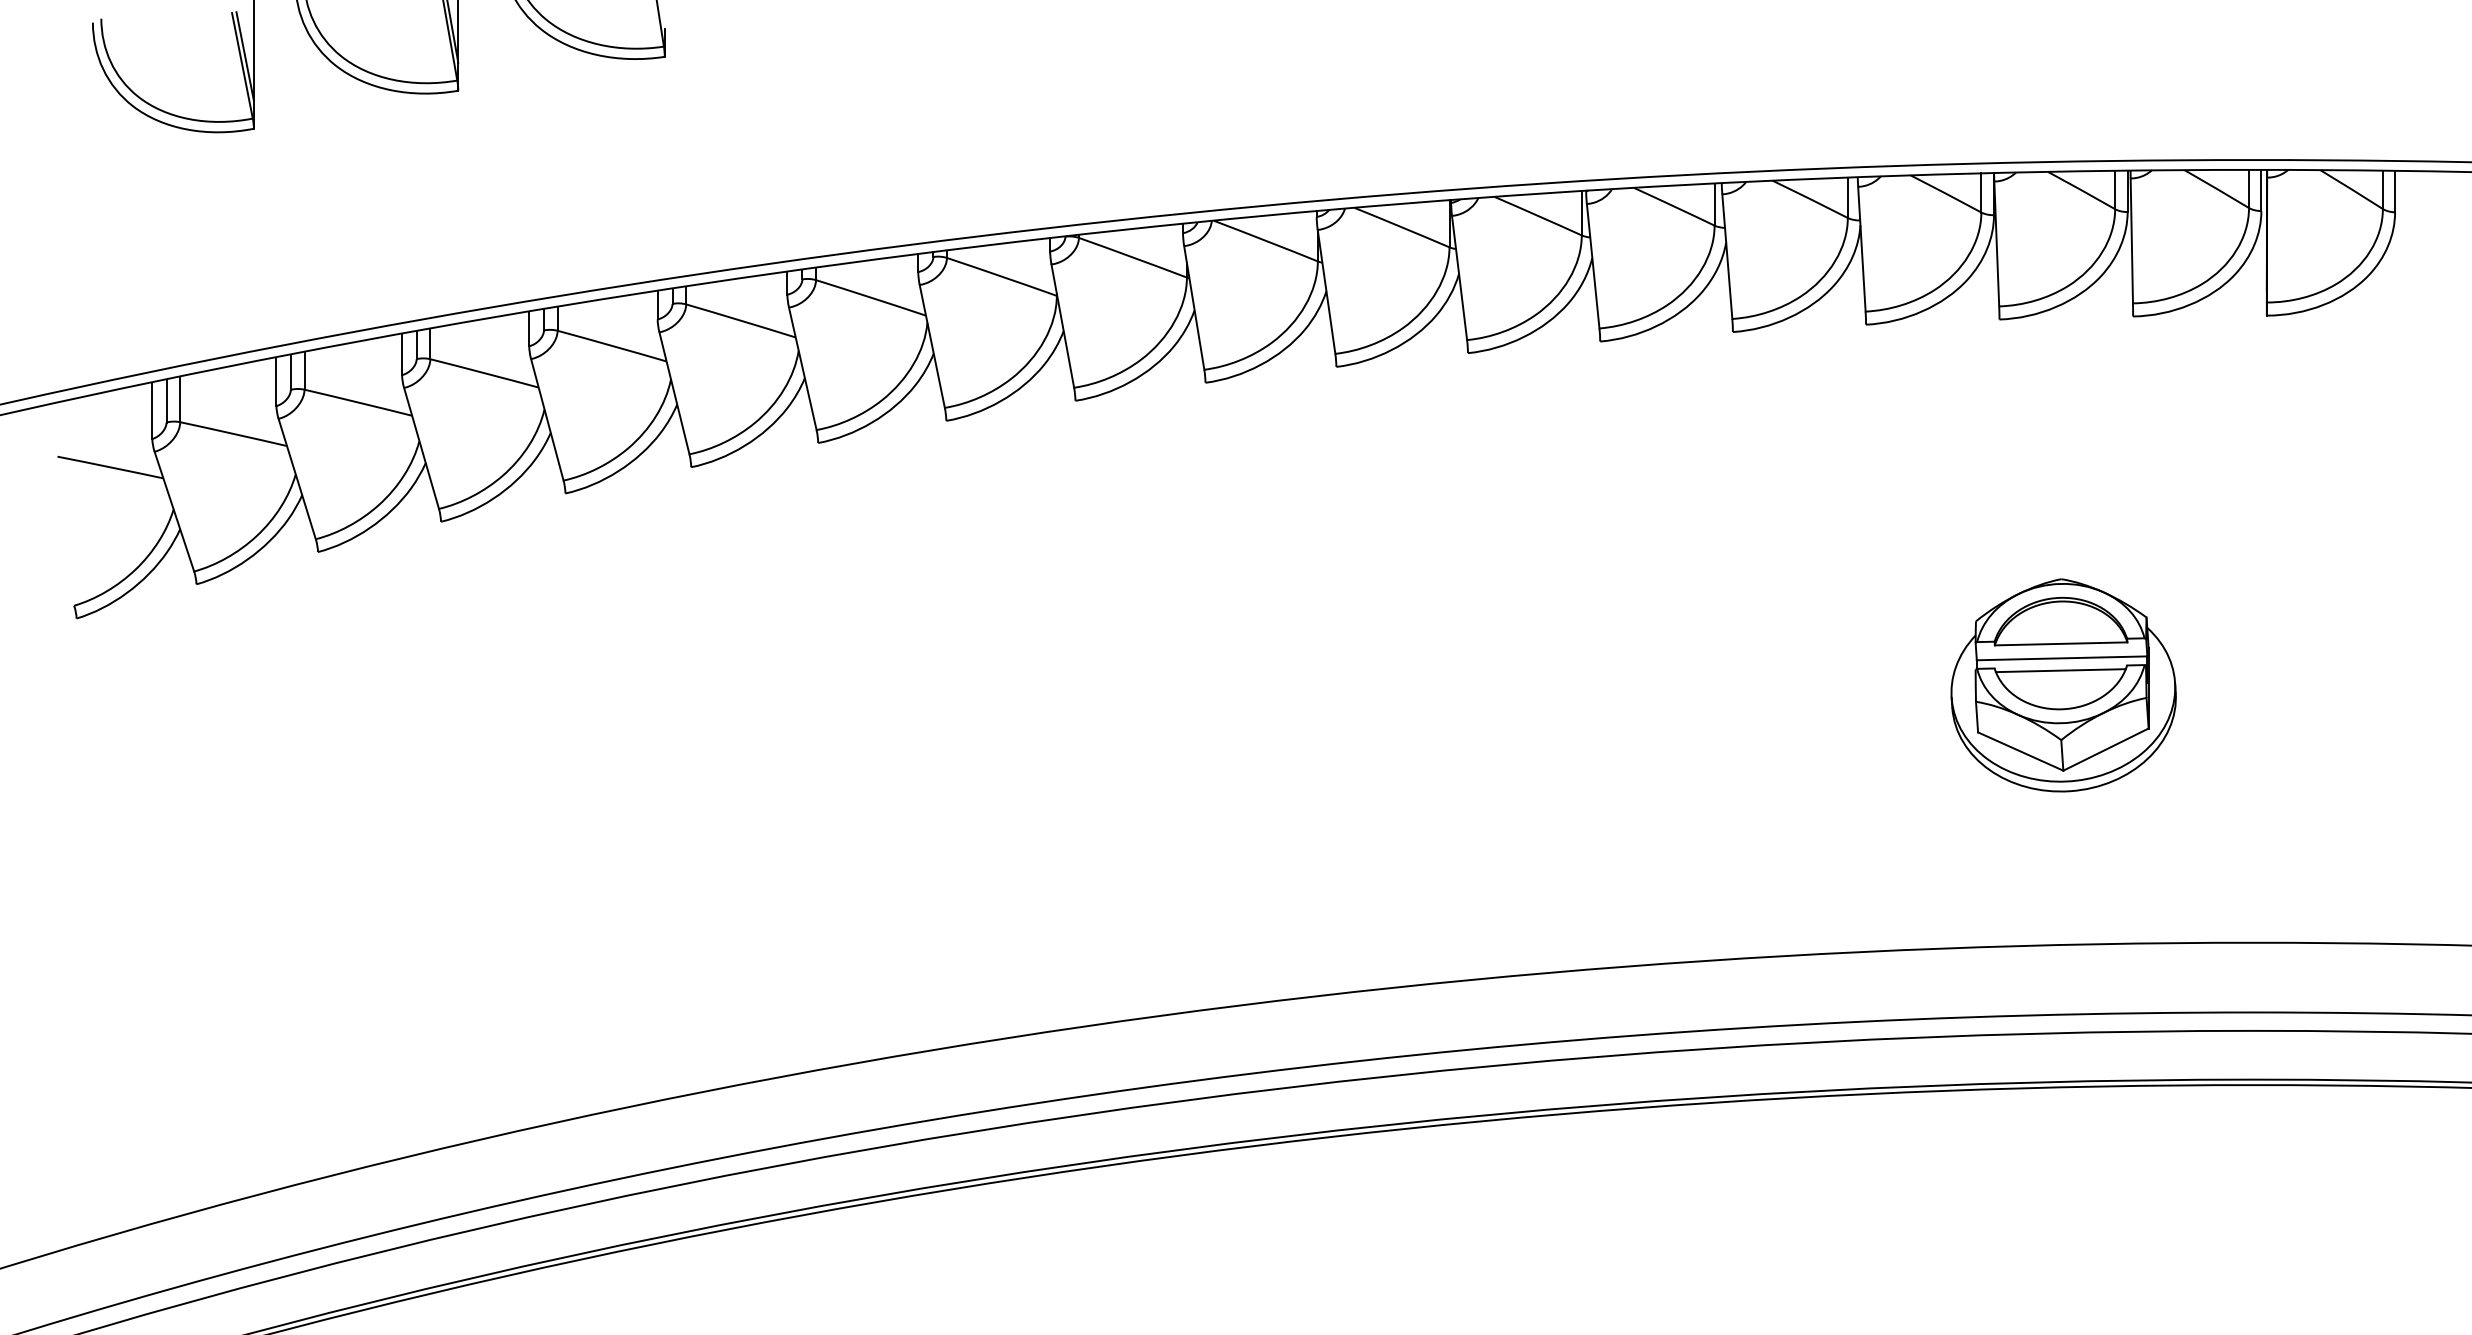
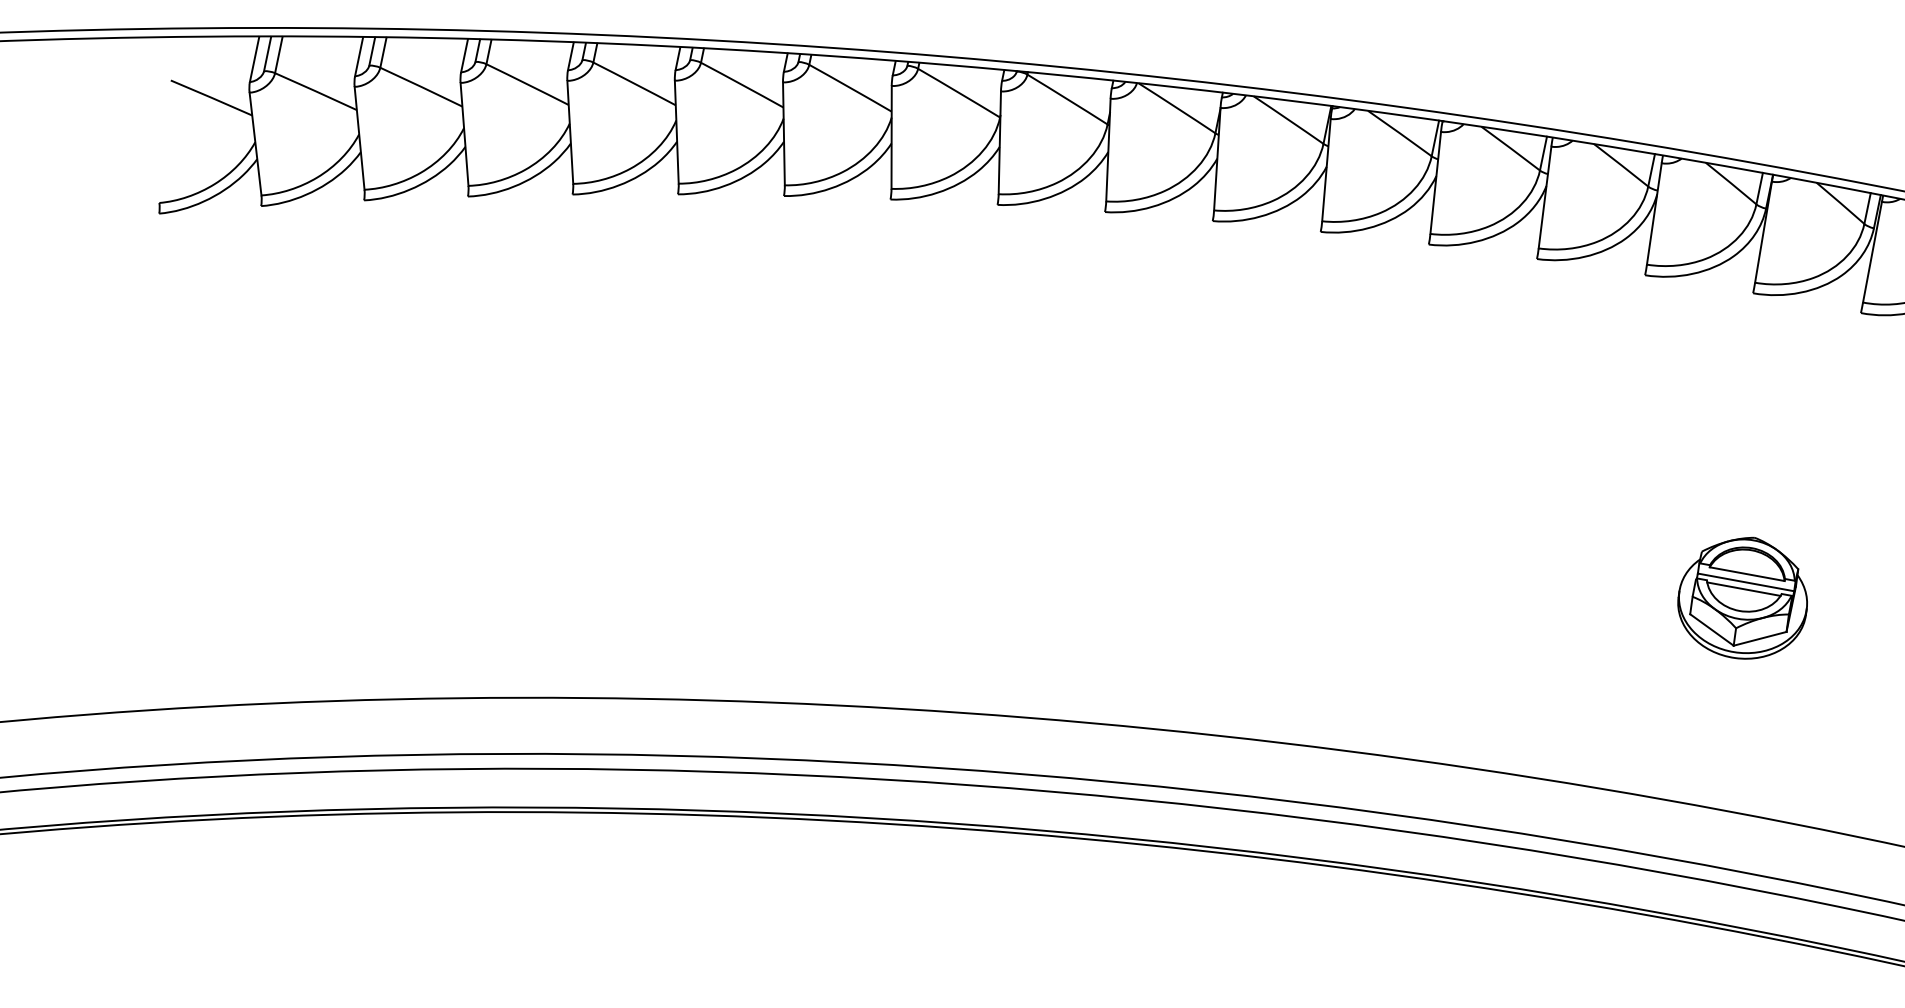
part: (2063, 685) -> (1743, 597), size x0.7

